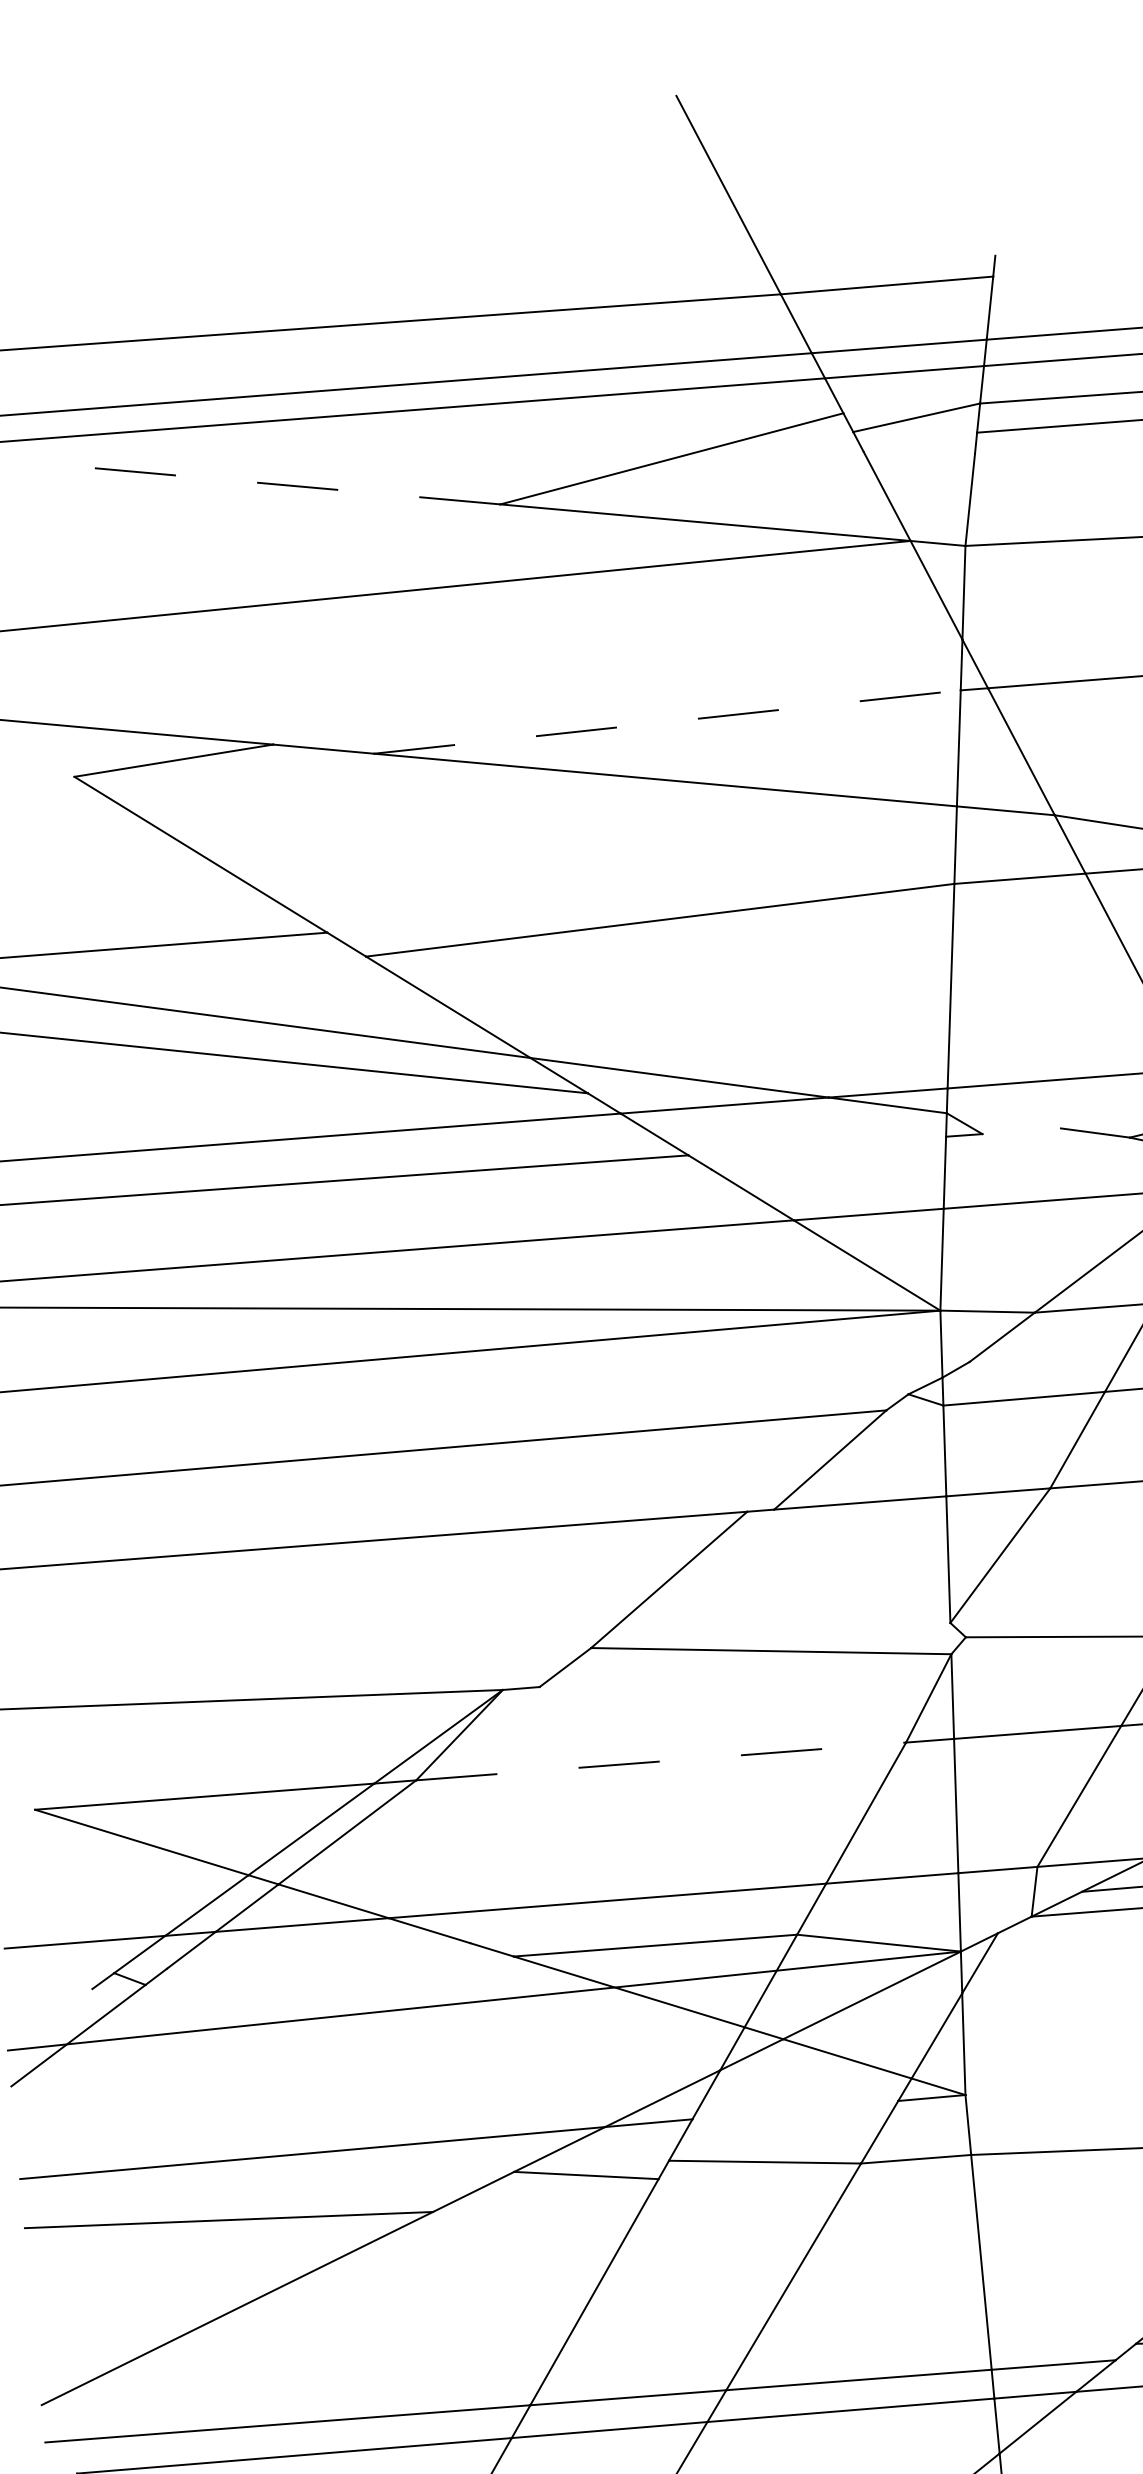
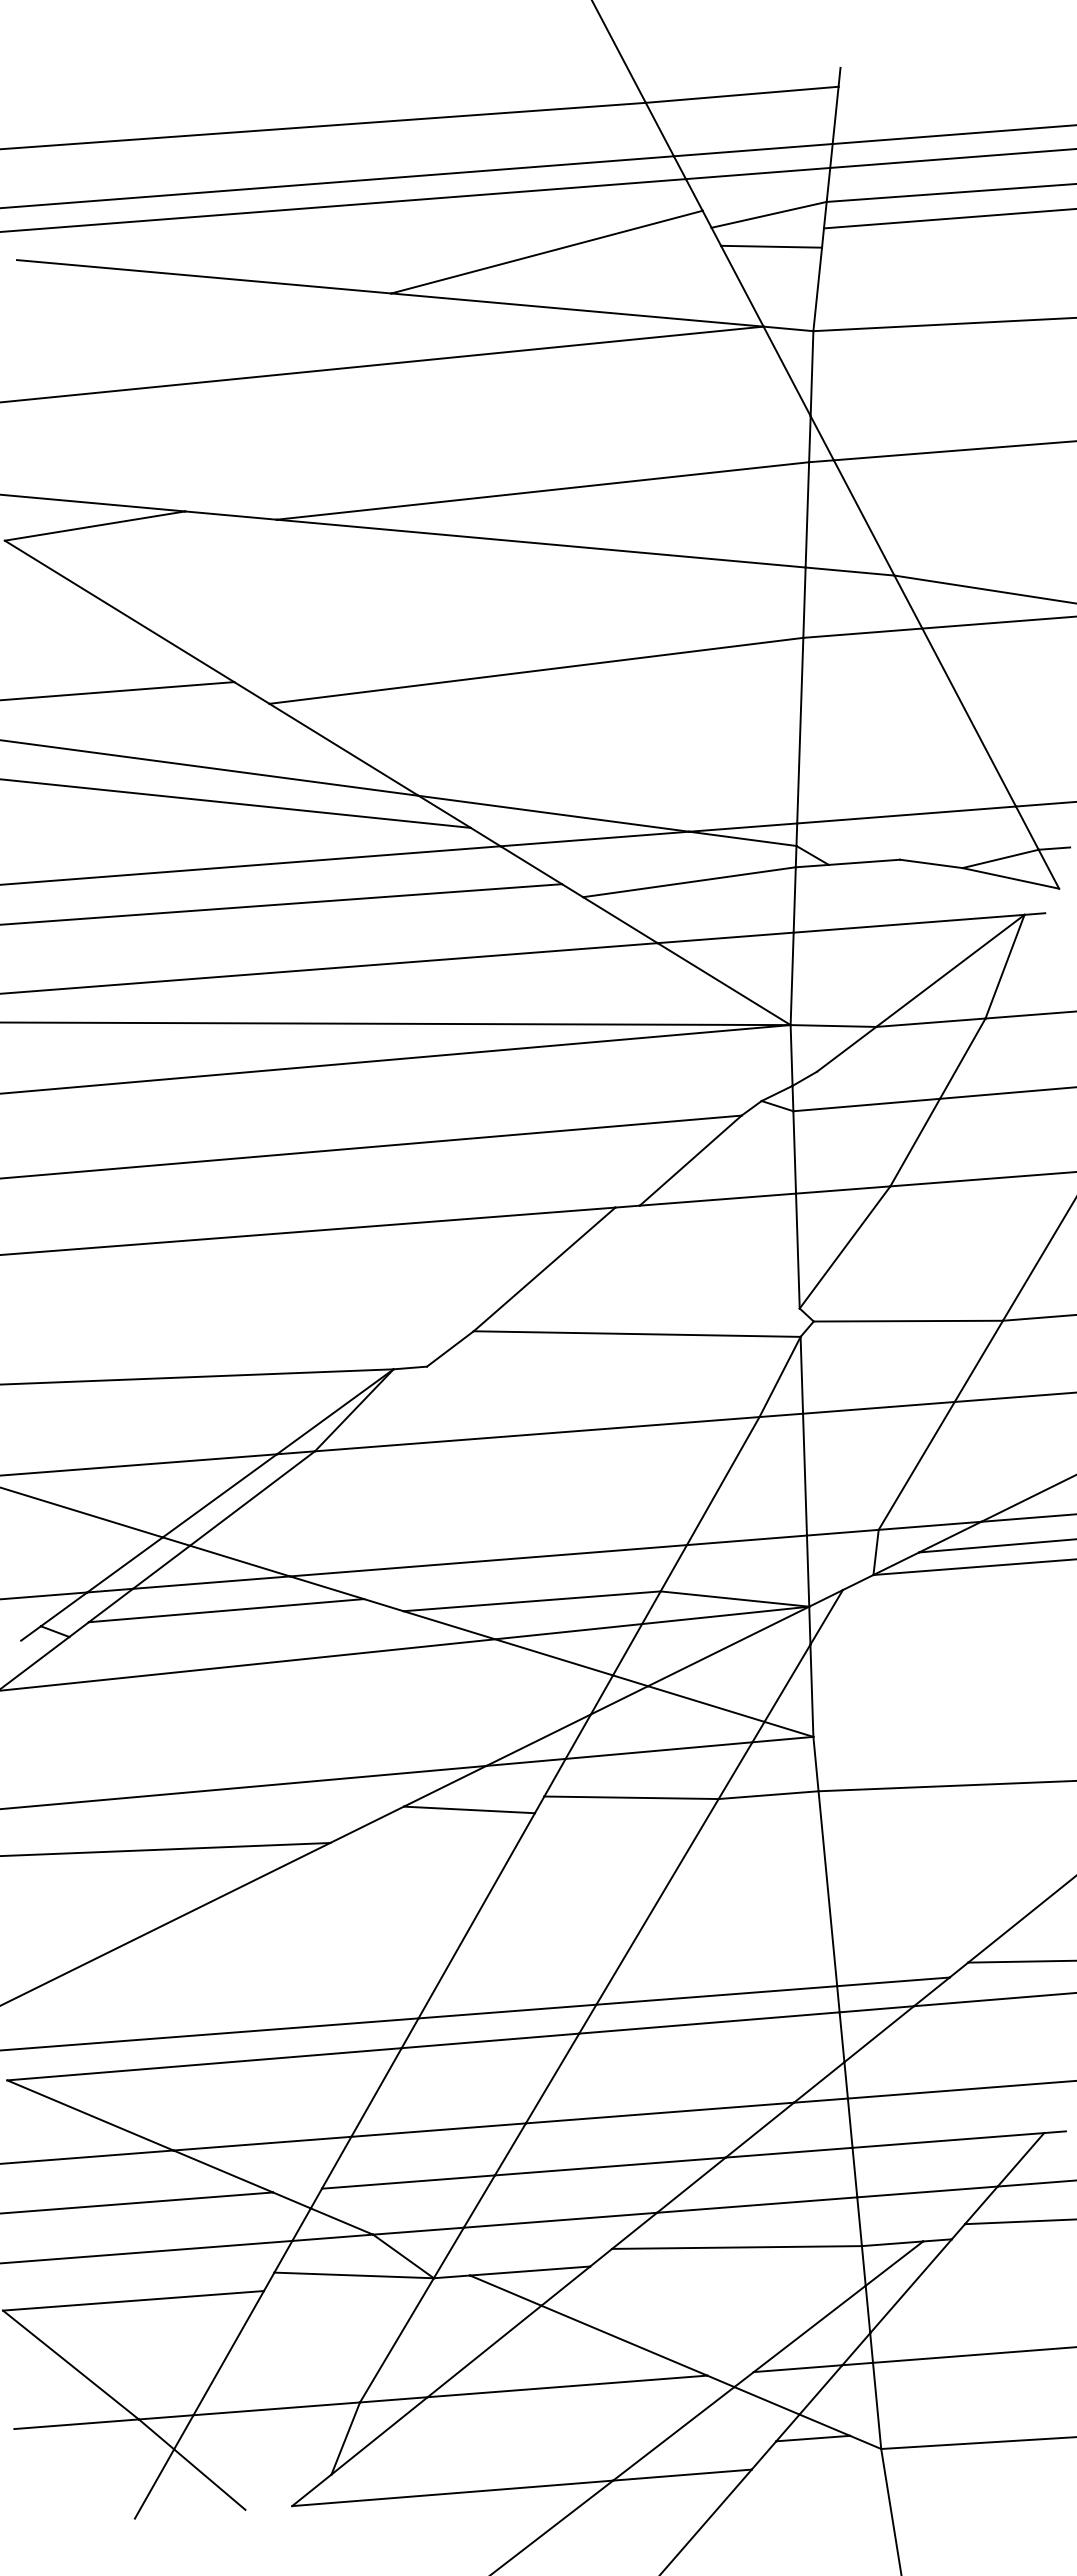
line: (919, 452) -> (771, 246), added
line: (294, 485) -> (204, 276), dashed -> solid
line: (666, 721) -> (542, 490), dashed -> solid
line: (1021, 1130) -> (864, 861), added
line: (828, 1153) -> (689, 882), added
line: (661, 1761) -> (537, 1434), dashed -> solid
line: (318, 1955) -> (226, 1610), added
line: (794, 2110) -> (658, 1750), added

